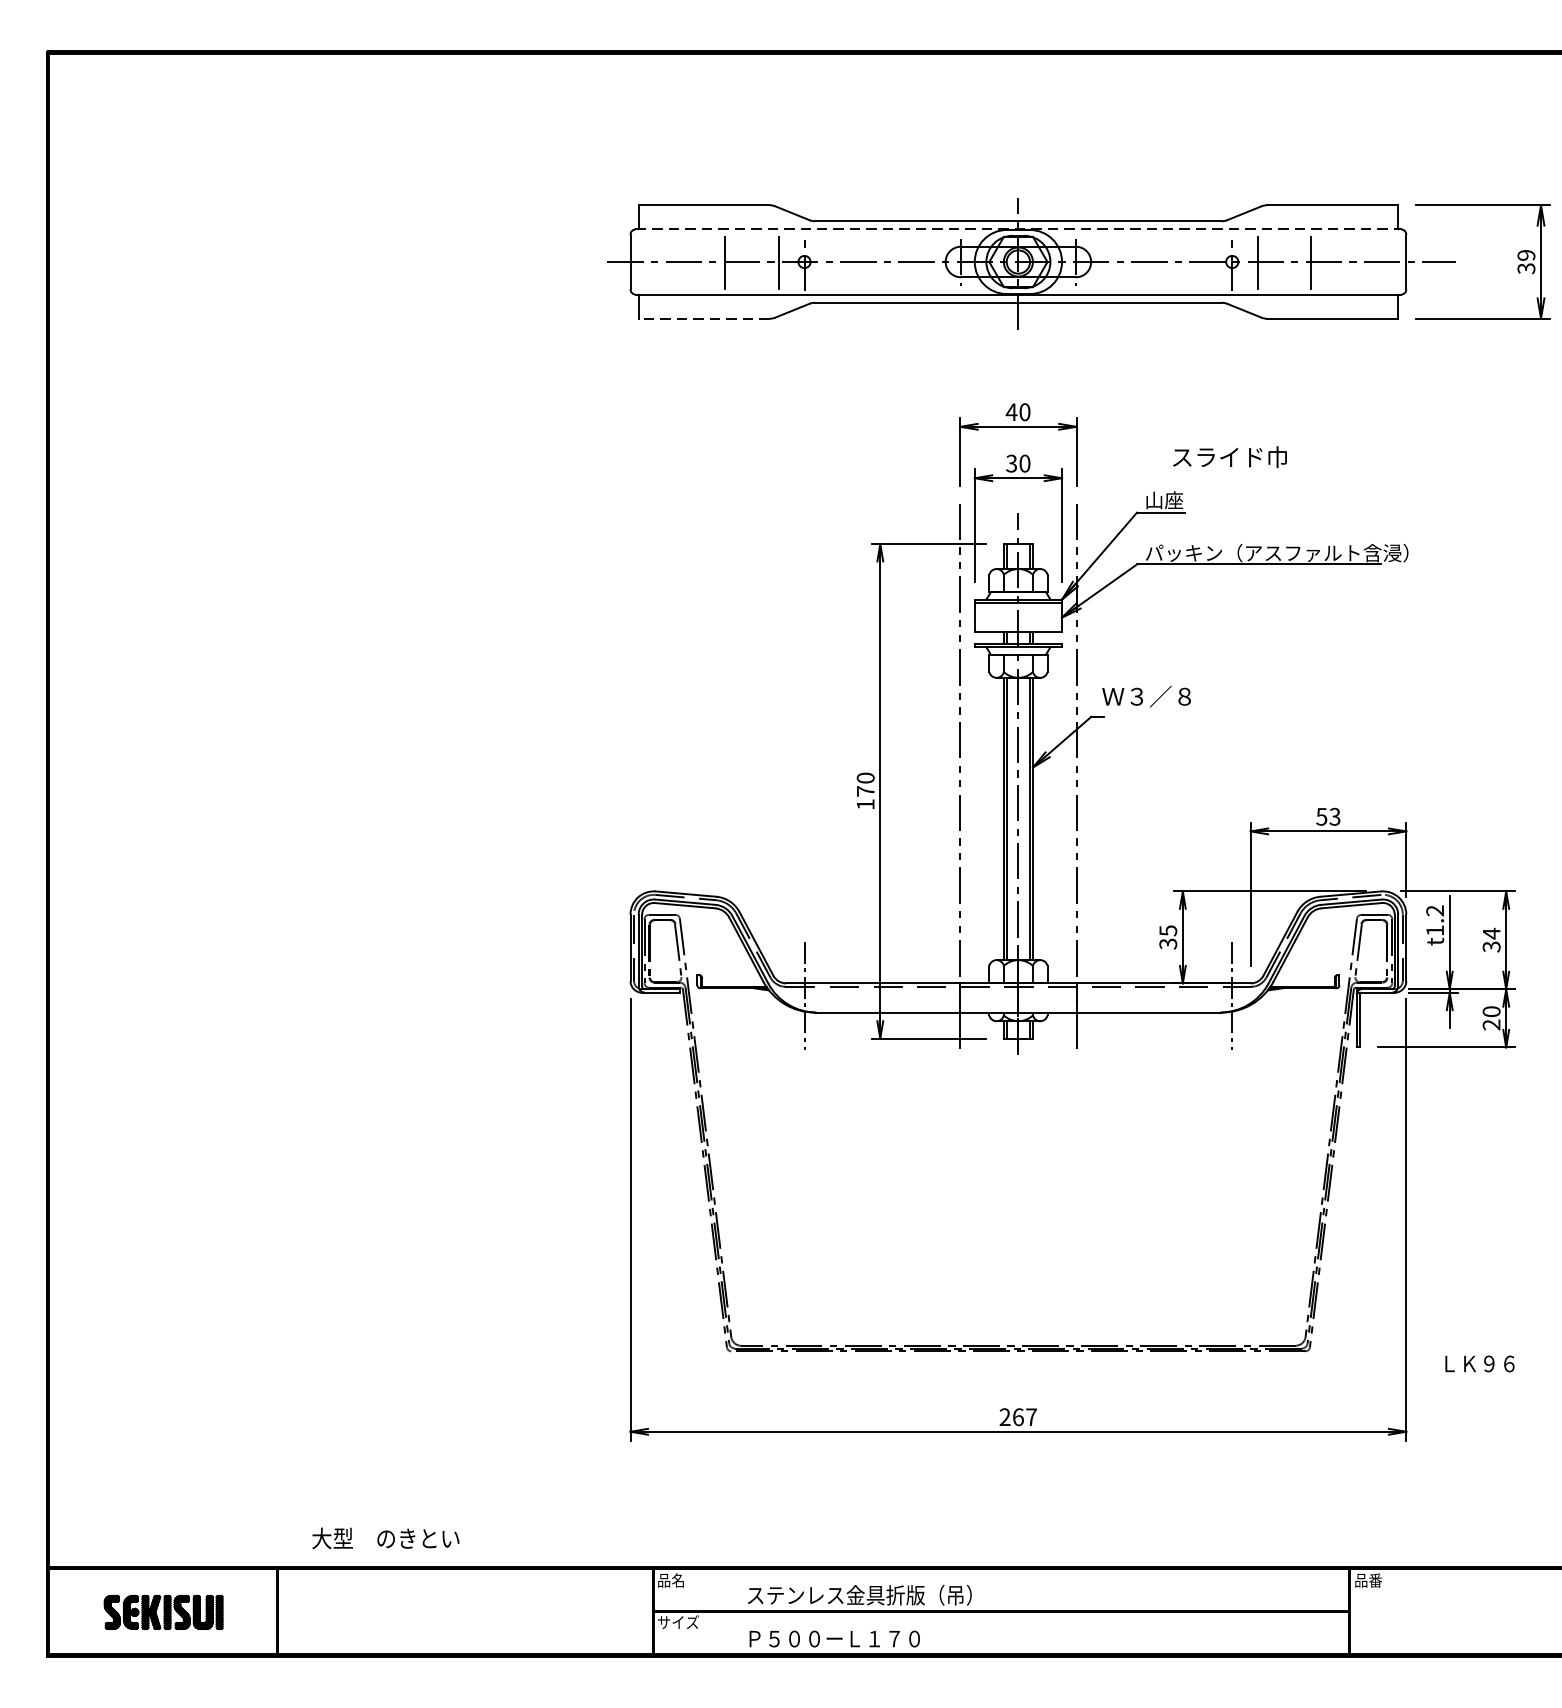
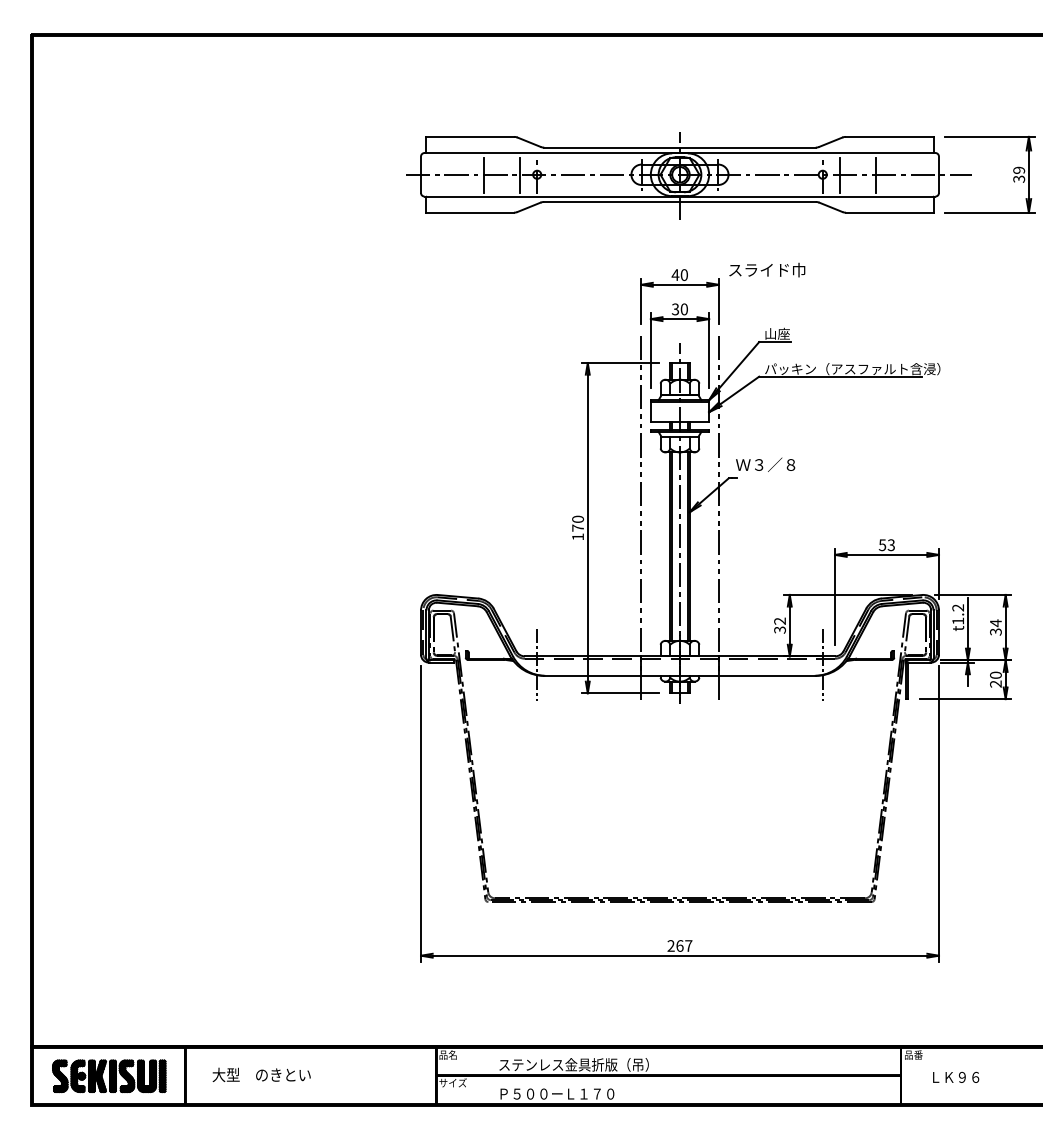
line: (1017, 230) -> (679, 153), dashed -> solid
line: (704, 318) -> (470, 212), dashed -> solid
text: (1230, 456) -> (767, 269), moved
text: (1167, 929) -> (779, 620), 35 -> 32
text: (1480, 1362) -> (956, 1076), moved
text: (385, 1537) -> (261, 1074), moved
part: (163, 1612) -> (109, 1076), size x1.43

